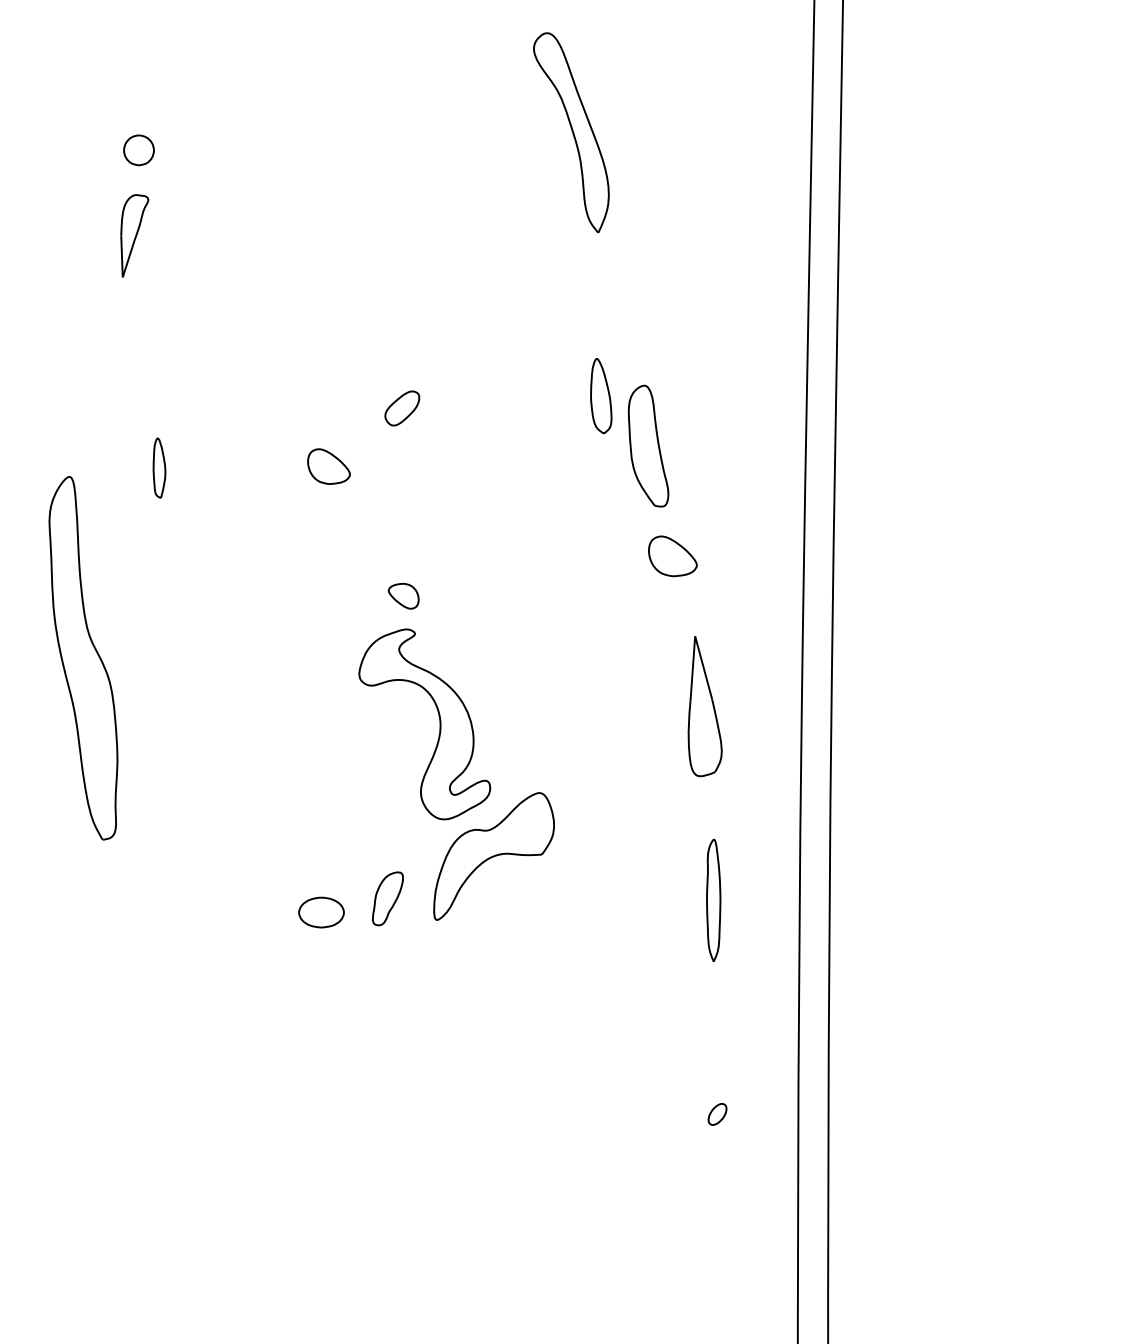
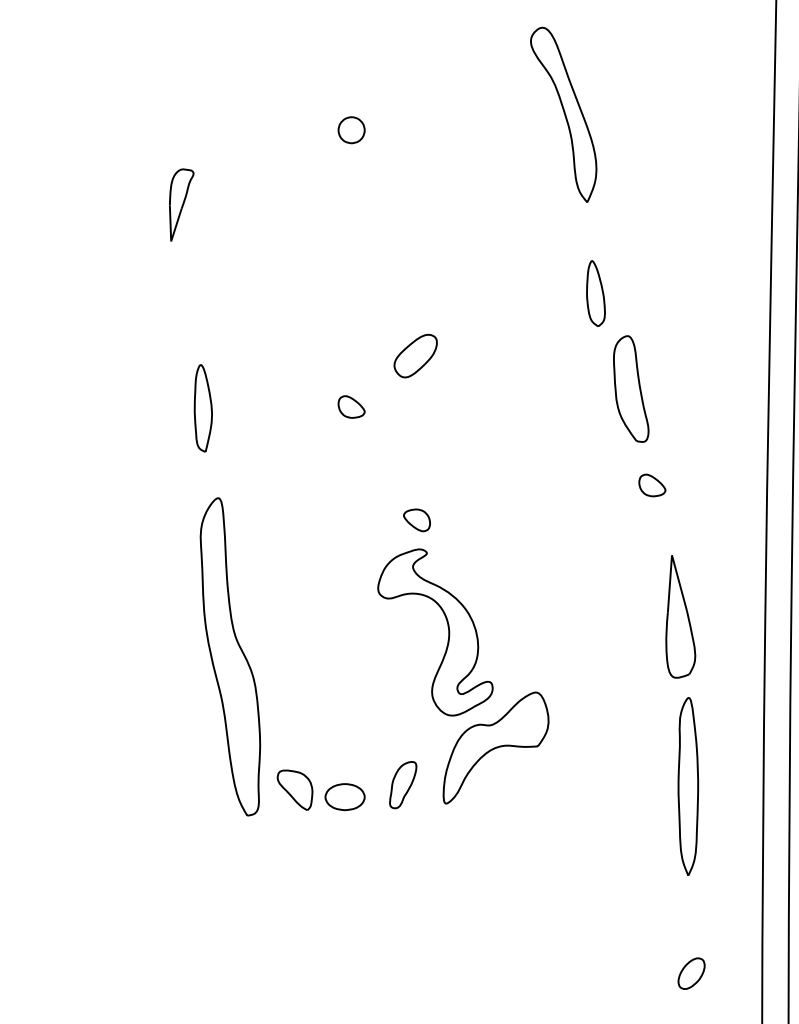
part: (138, 150) -> (351, 130), moved
curve: (608, 396) -> (602, 293), moved
part: (402, 408) -> (415, 356), size x1.43
part: (328, 466) -> (351, 406), size x0.71
part: (159, 467) -> (203, 407), size x1.67
part: (672, 556) -> (652, 485), size x0.62
part: (83, 658) -> (230, 657), moved
part: (713, 900) -> (688, 786), size x1.67
part: (264, 904) -> (295, 790), added
part: (717, 1114) -> (691, 973), size x1.67

